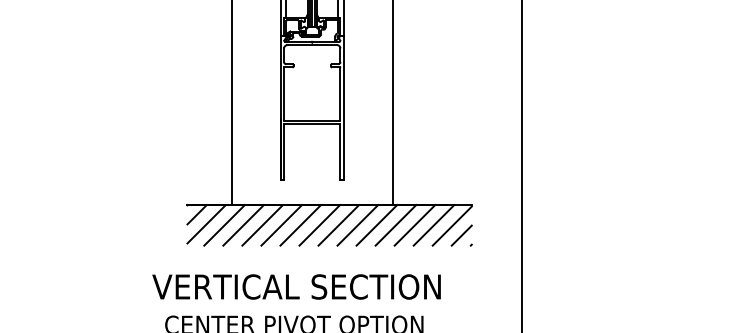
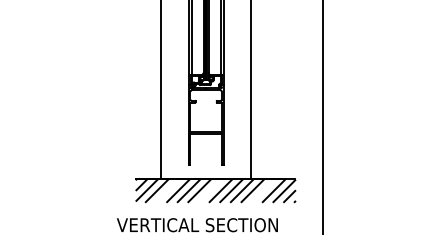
line: (243, 224) -> (167, 190), removed
line: (320, 224) -> (210, 190), removed
line: (414, 224) -> (263, 190), removed

